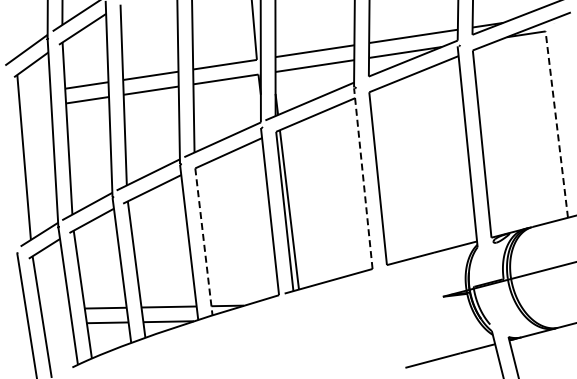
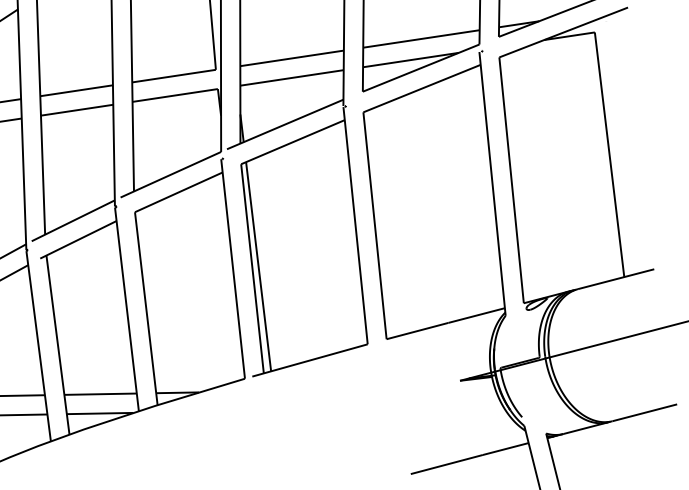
line: (556, 124) -> (609, 154), dashed -> solid
line: (363, 178) -> (355, 225), dashed -> solid
line: (203, 241) -> (145, 308), dashed -> solid

